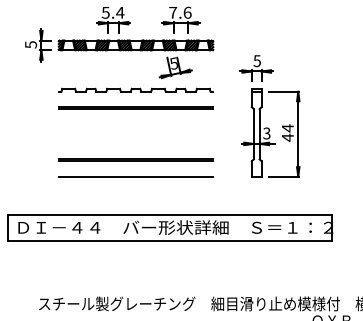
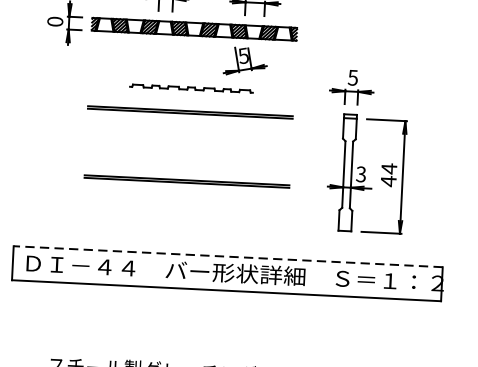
text: (30, 44) -> (54, 21), 5 -> 0
part: (135, 89) -> (190, 87), size x0.6
part: (260, 116) -> (353, 151), moved
line: (135, 176) -> (185, 202), removed
line: (169, 215) -> (227, 256), solid -> dashed

